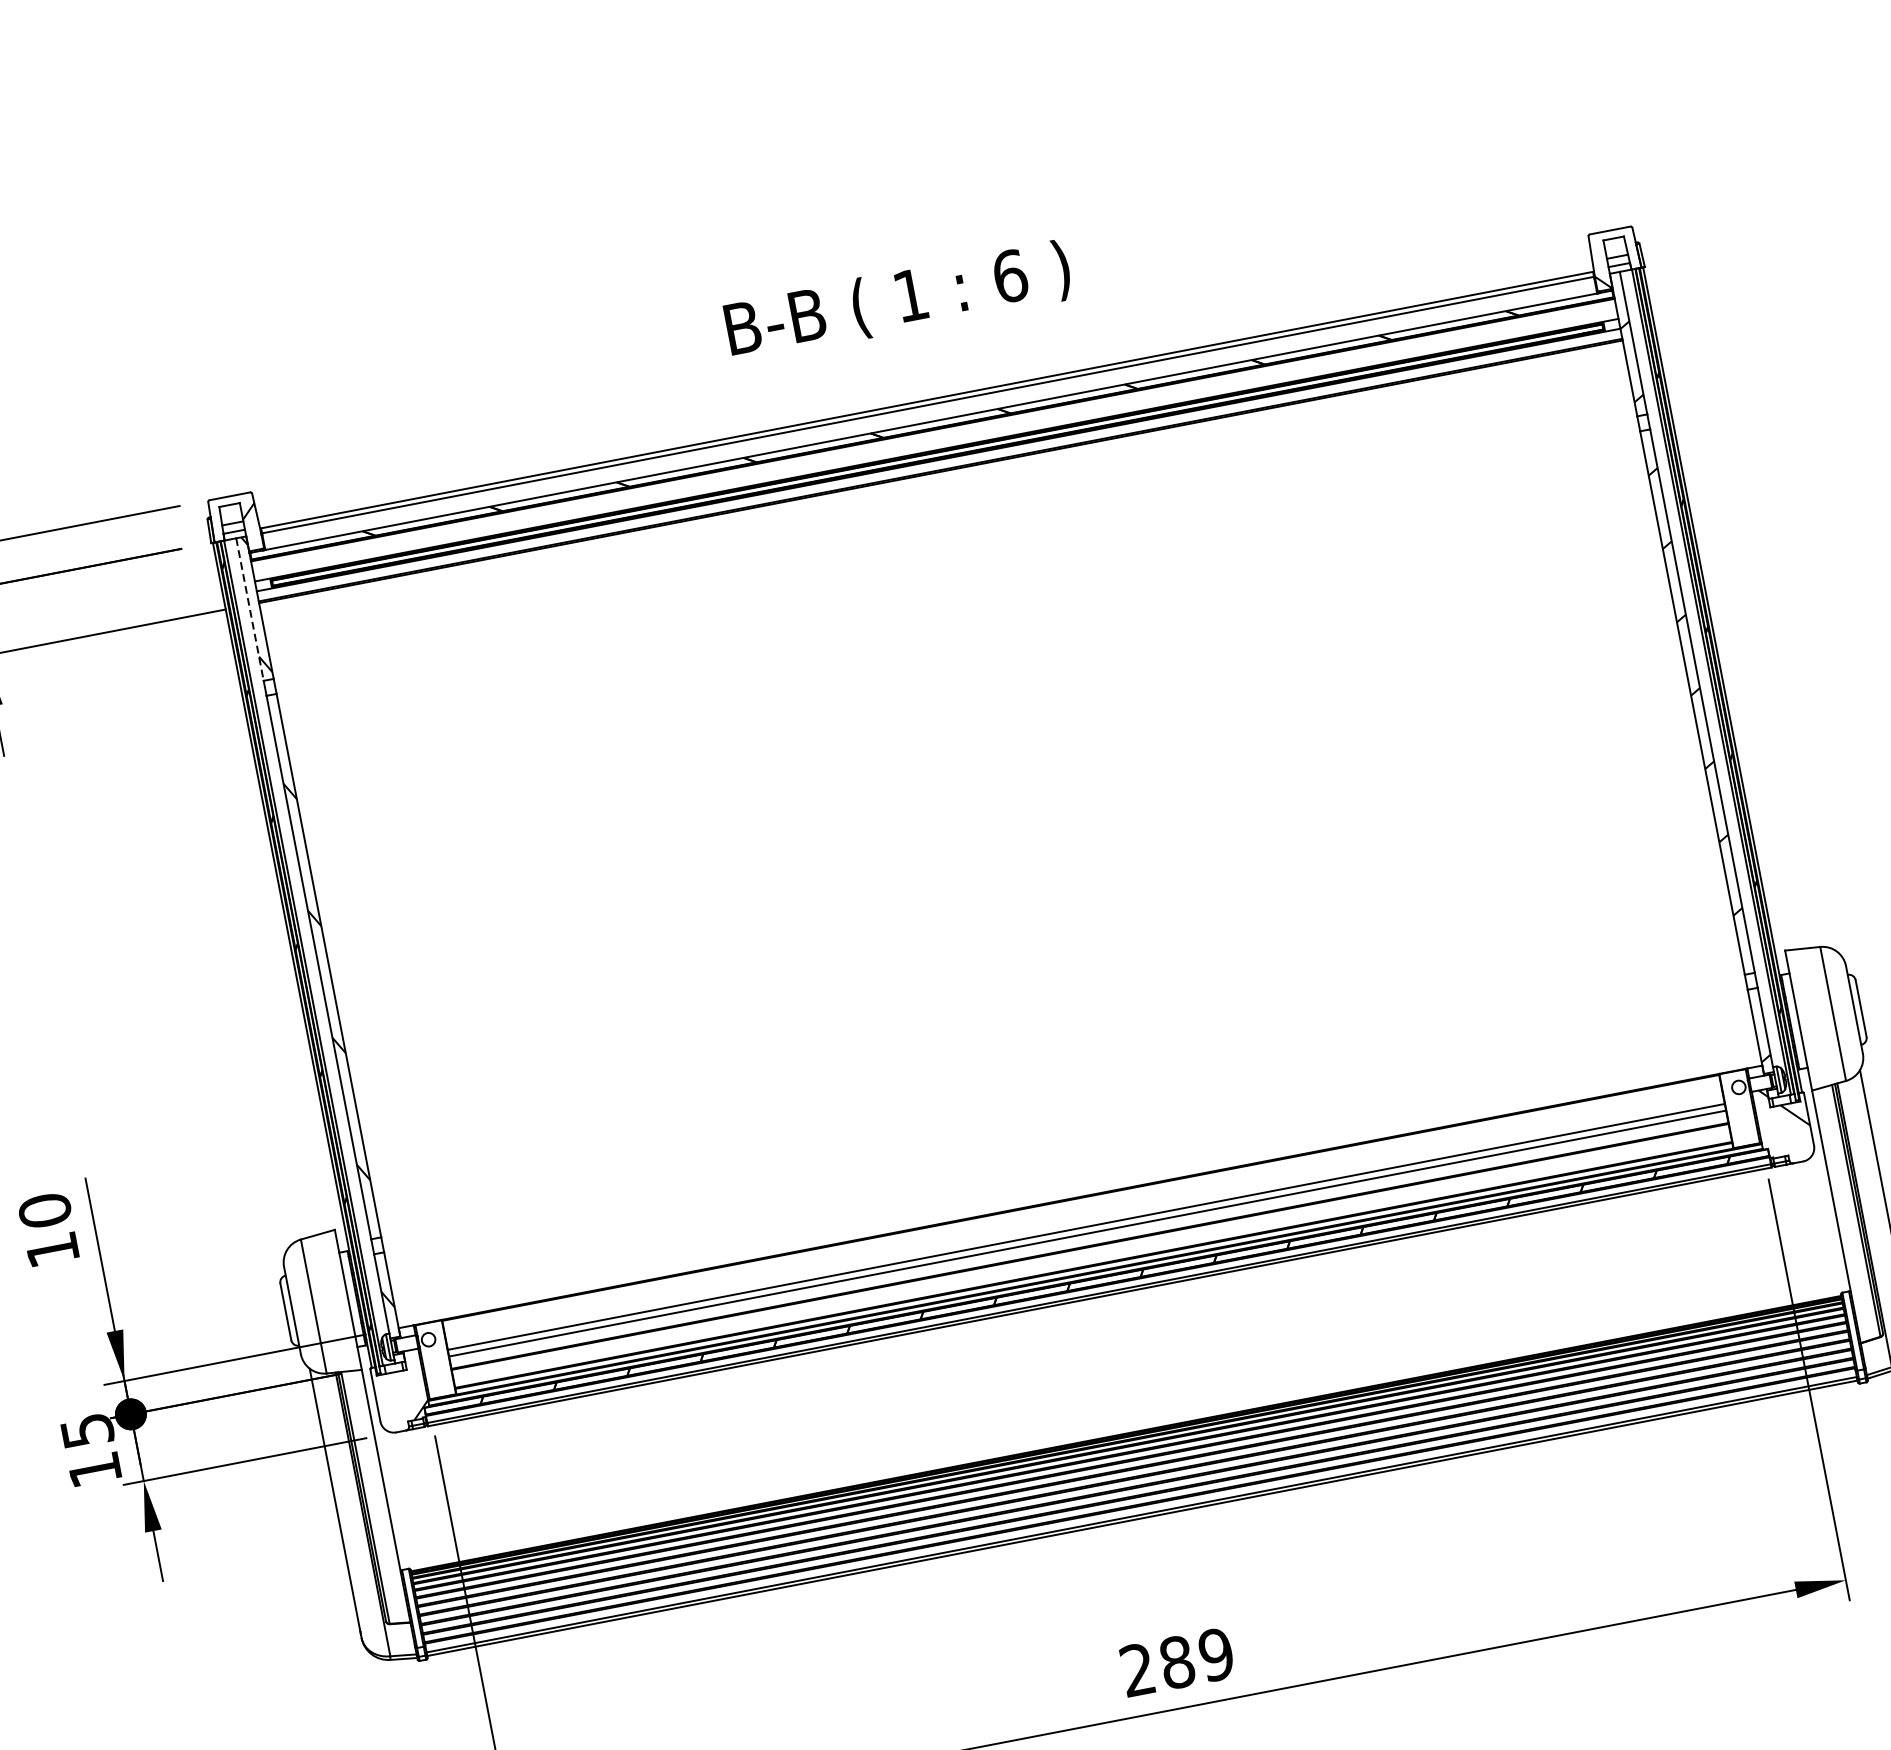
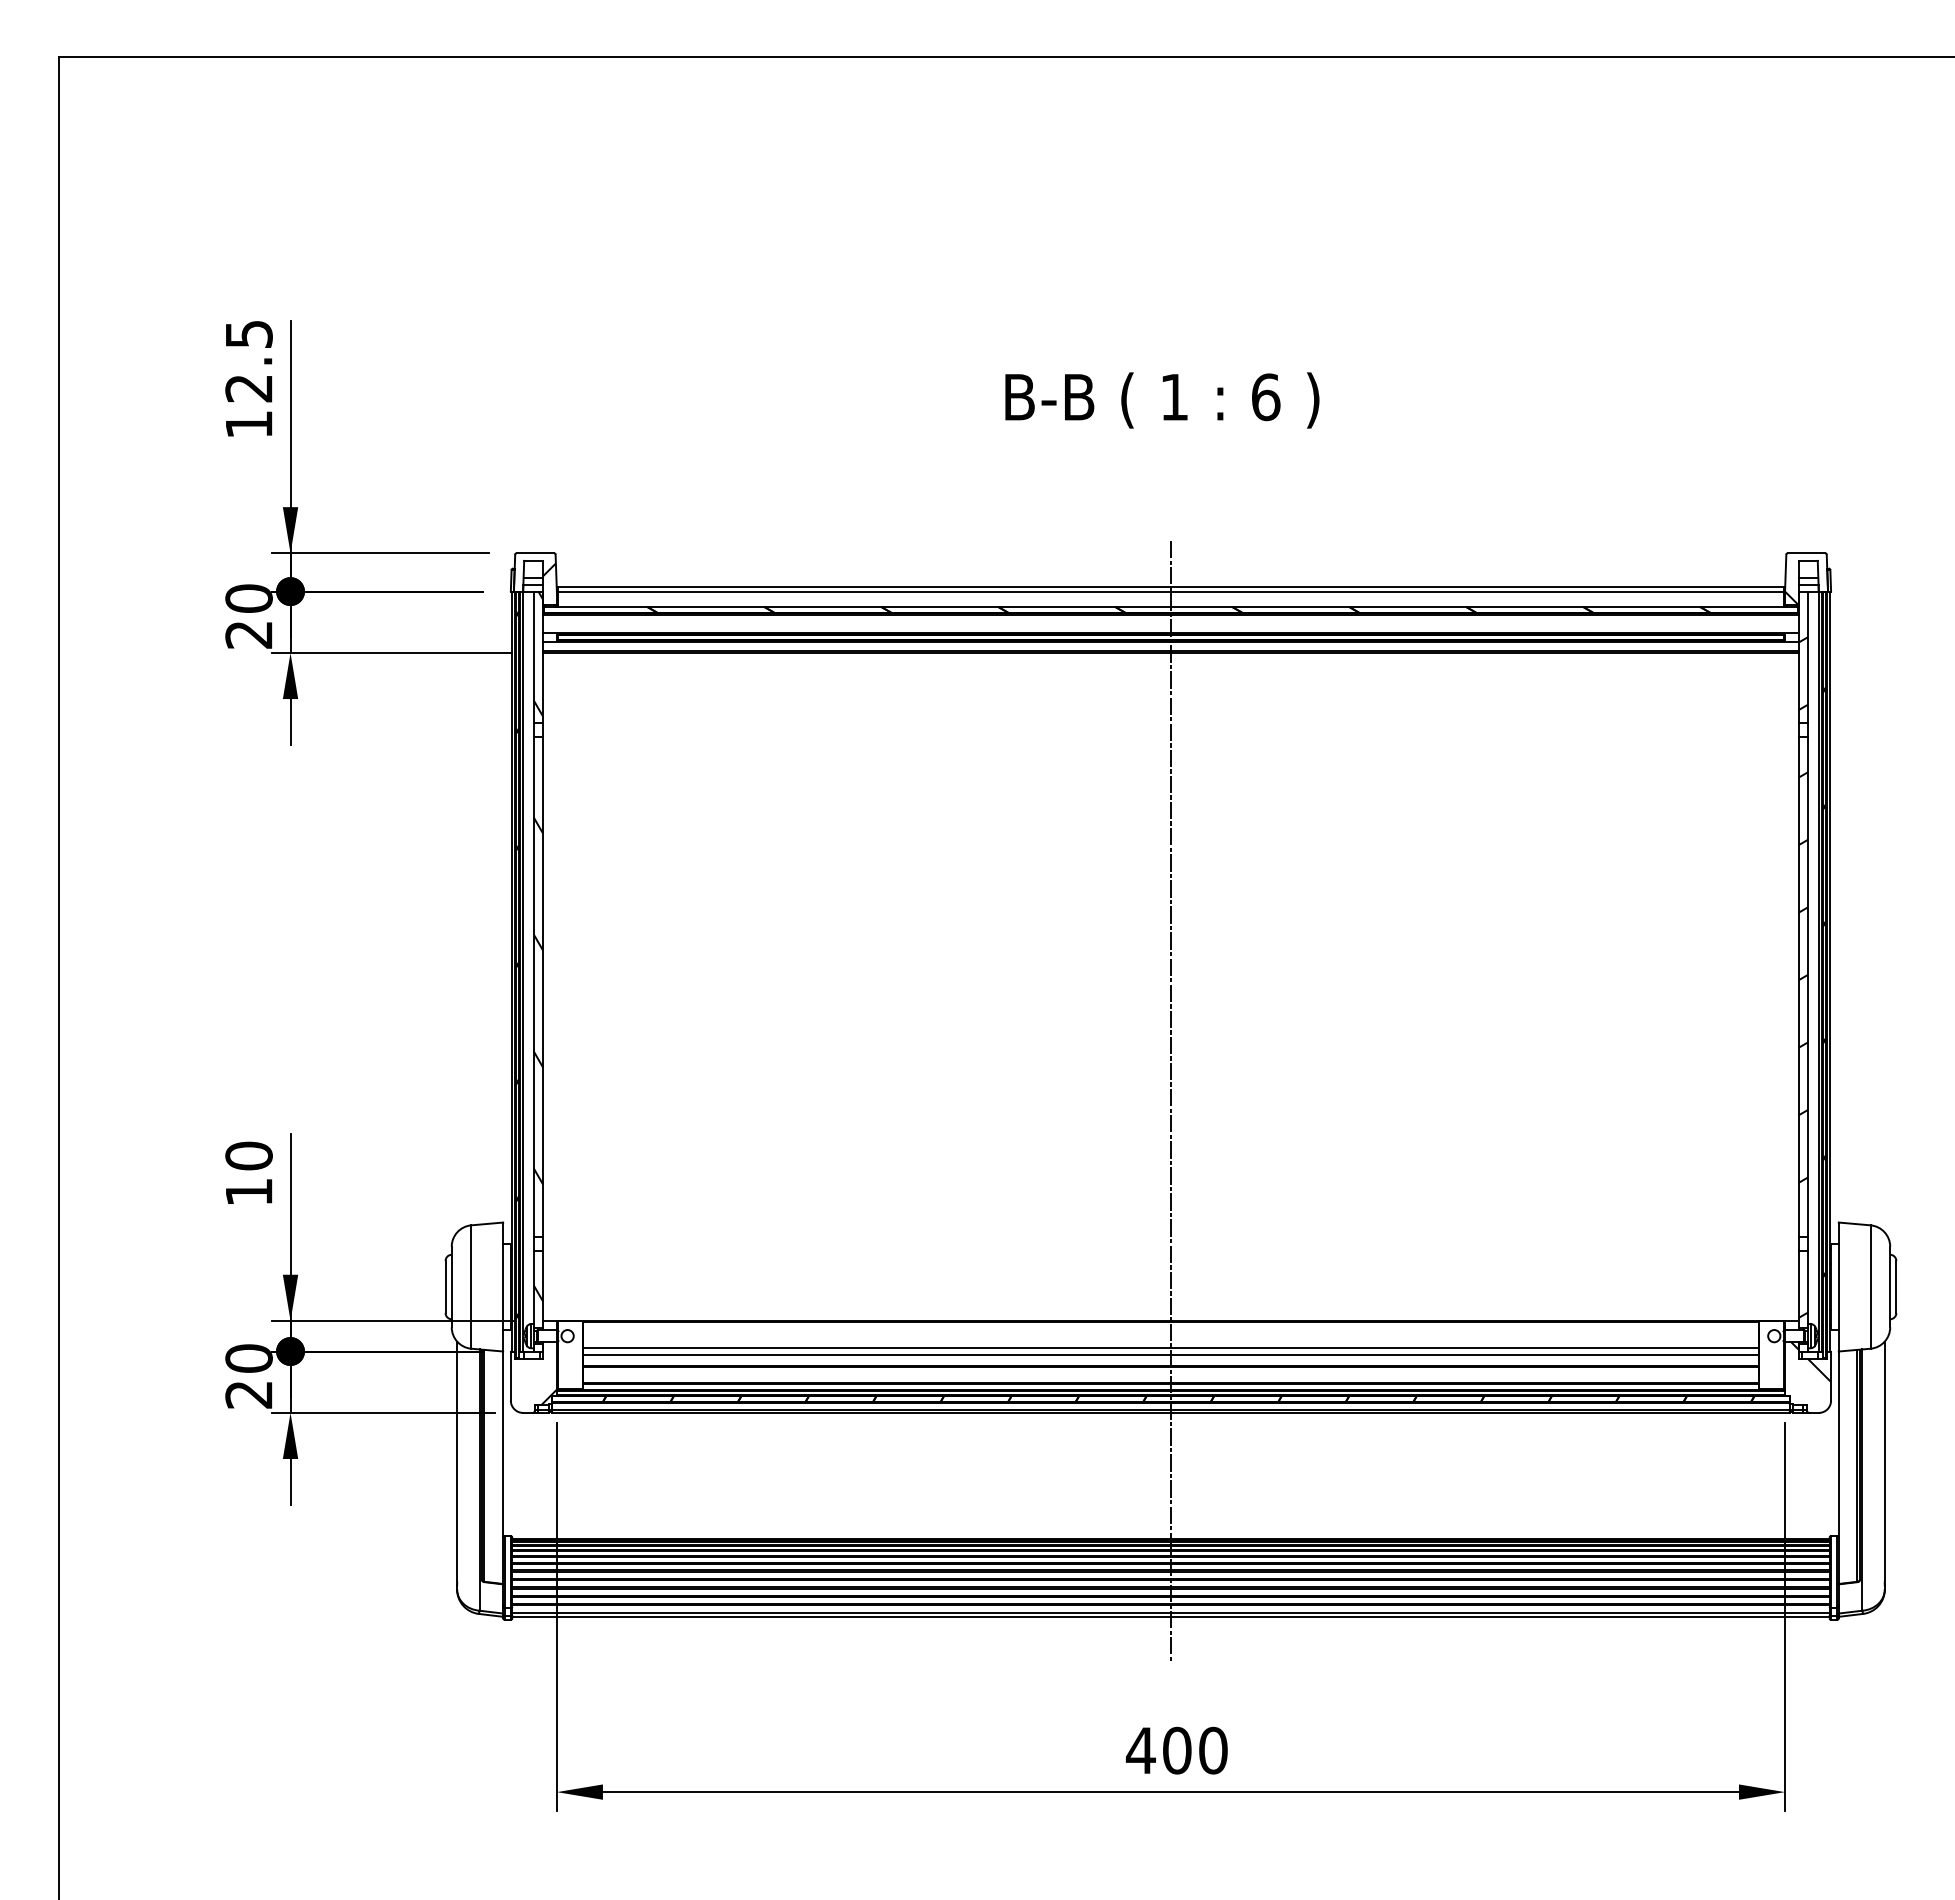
text: (898, 301) -> (1162, 400), moved
line: (249, 609) -> (533, 657), dashed -> solid
line: (1034, 958) -> (1170, 1101), added
text: (90, 1450) -> (248, 1376), 15 -> 20
text: (1176, 1662) -> (1176, 1750), 289 -> 400

